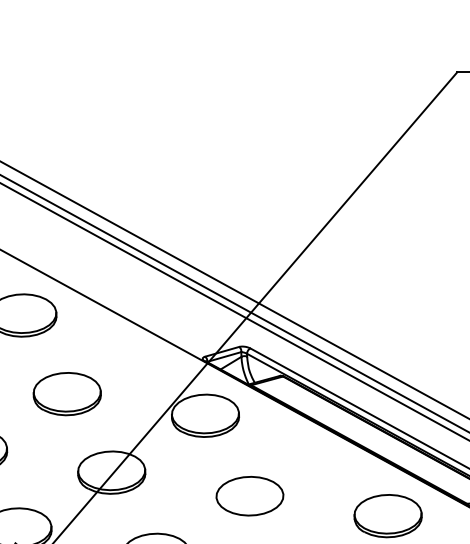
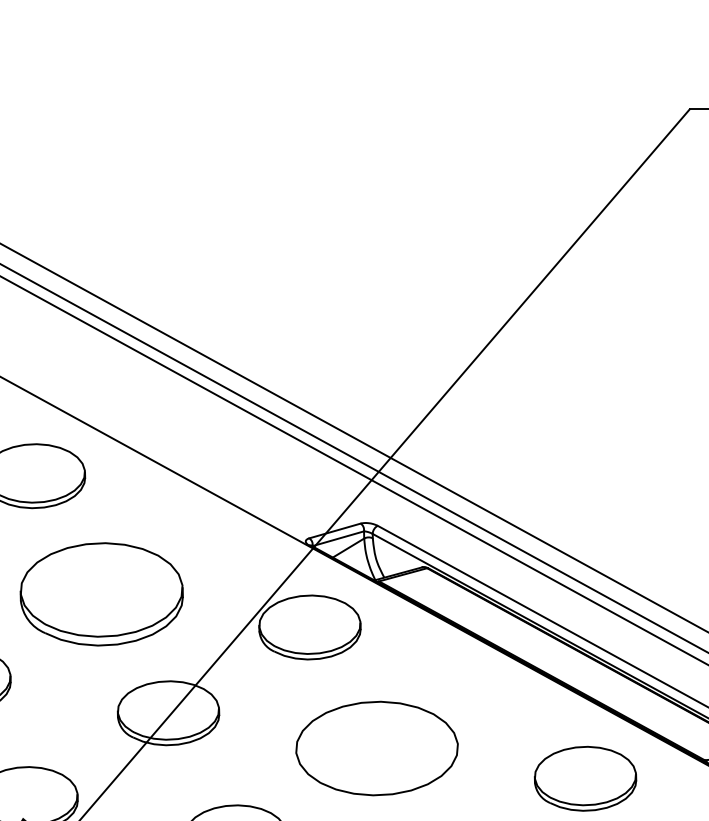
part: (66, 394) -> (100, 595), size x1.6
part: (249, 496) -> (376, 749), size x1.6

